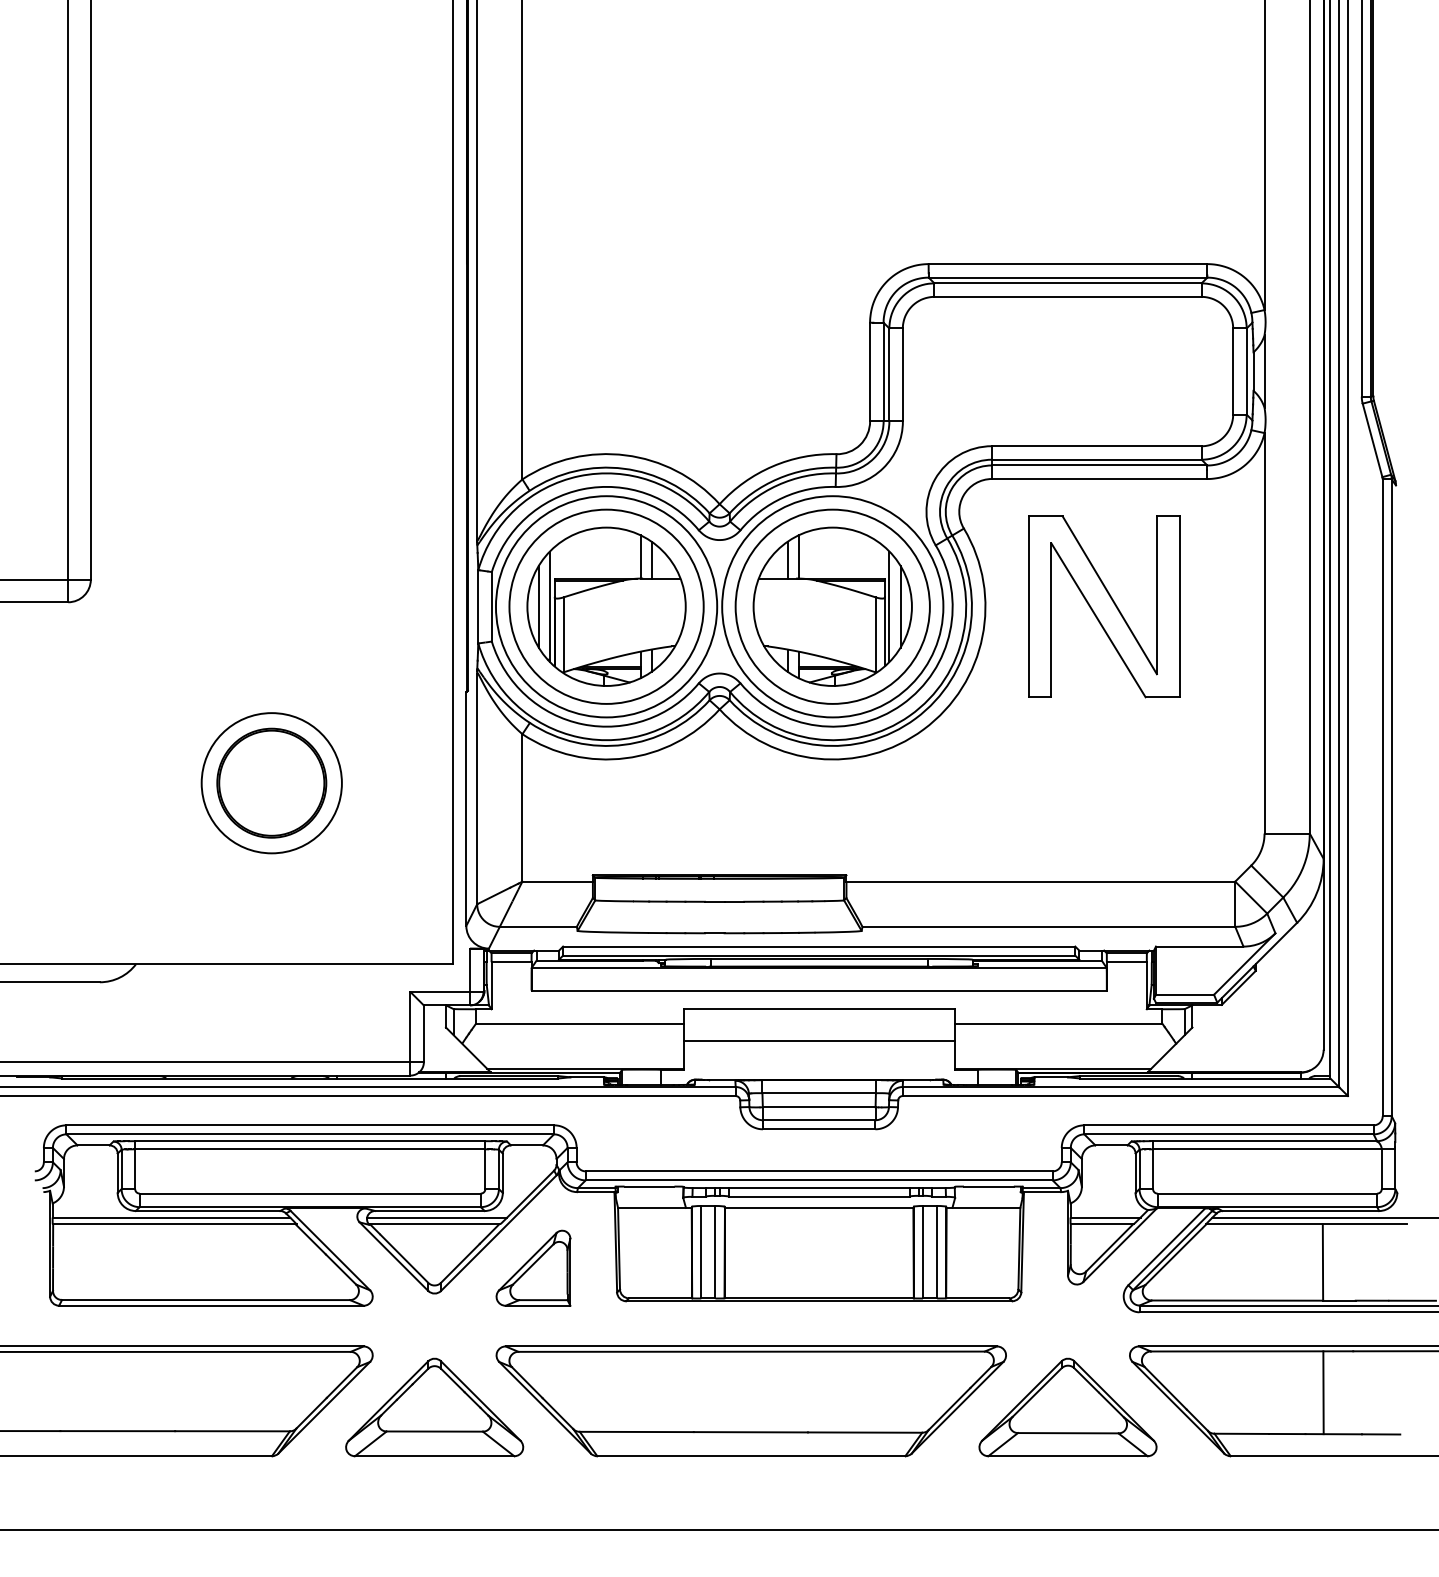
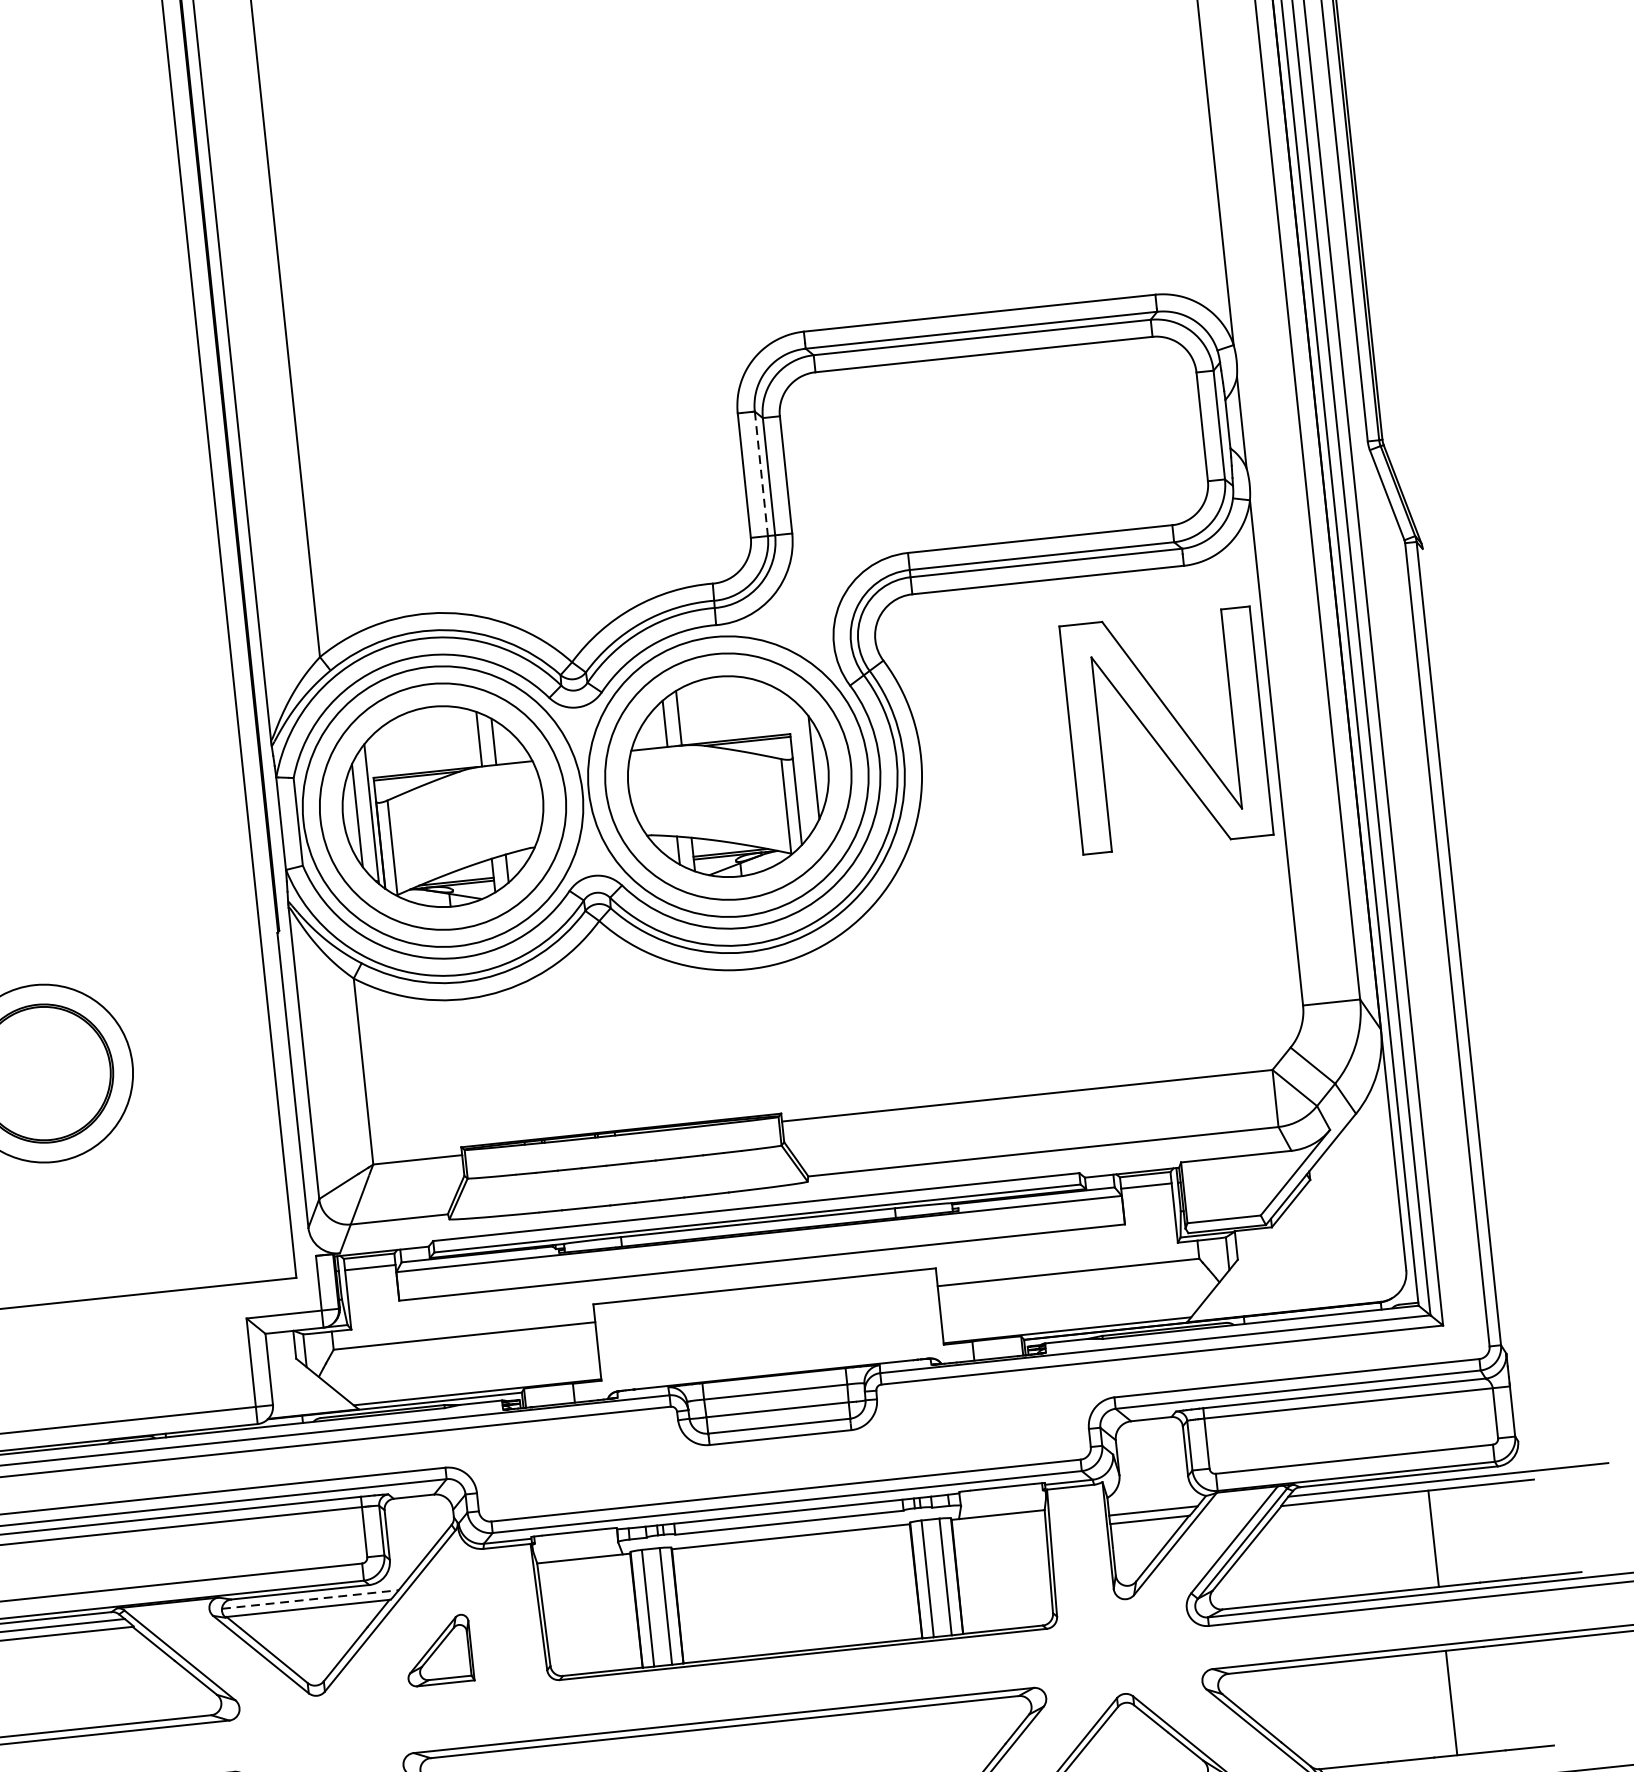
line: (883, 372) -> (761, 474), solid -> dashed
line: (889, 606) -> (799, 768), removed
part: (1104, 606) -> (1166, 730), moved
line: (818, 1041) -> (767, 1326), removed
line: (437, 1217) -> (310, 1599), solid -> dashed
part: (533, 1267) -> (438, 1649), size x0.7

